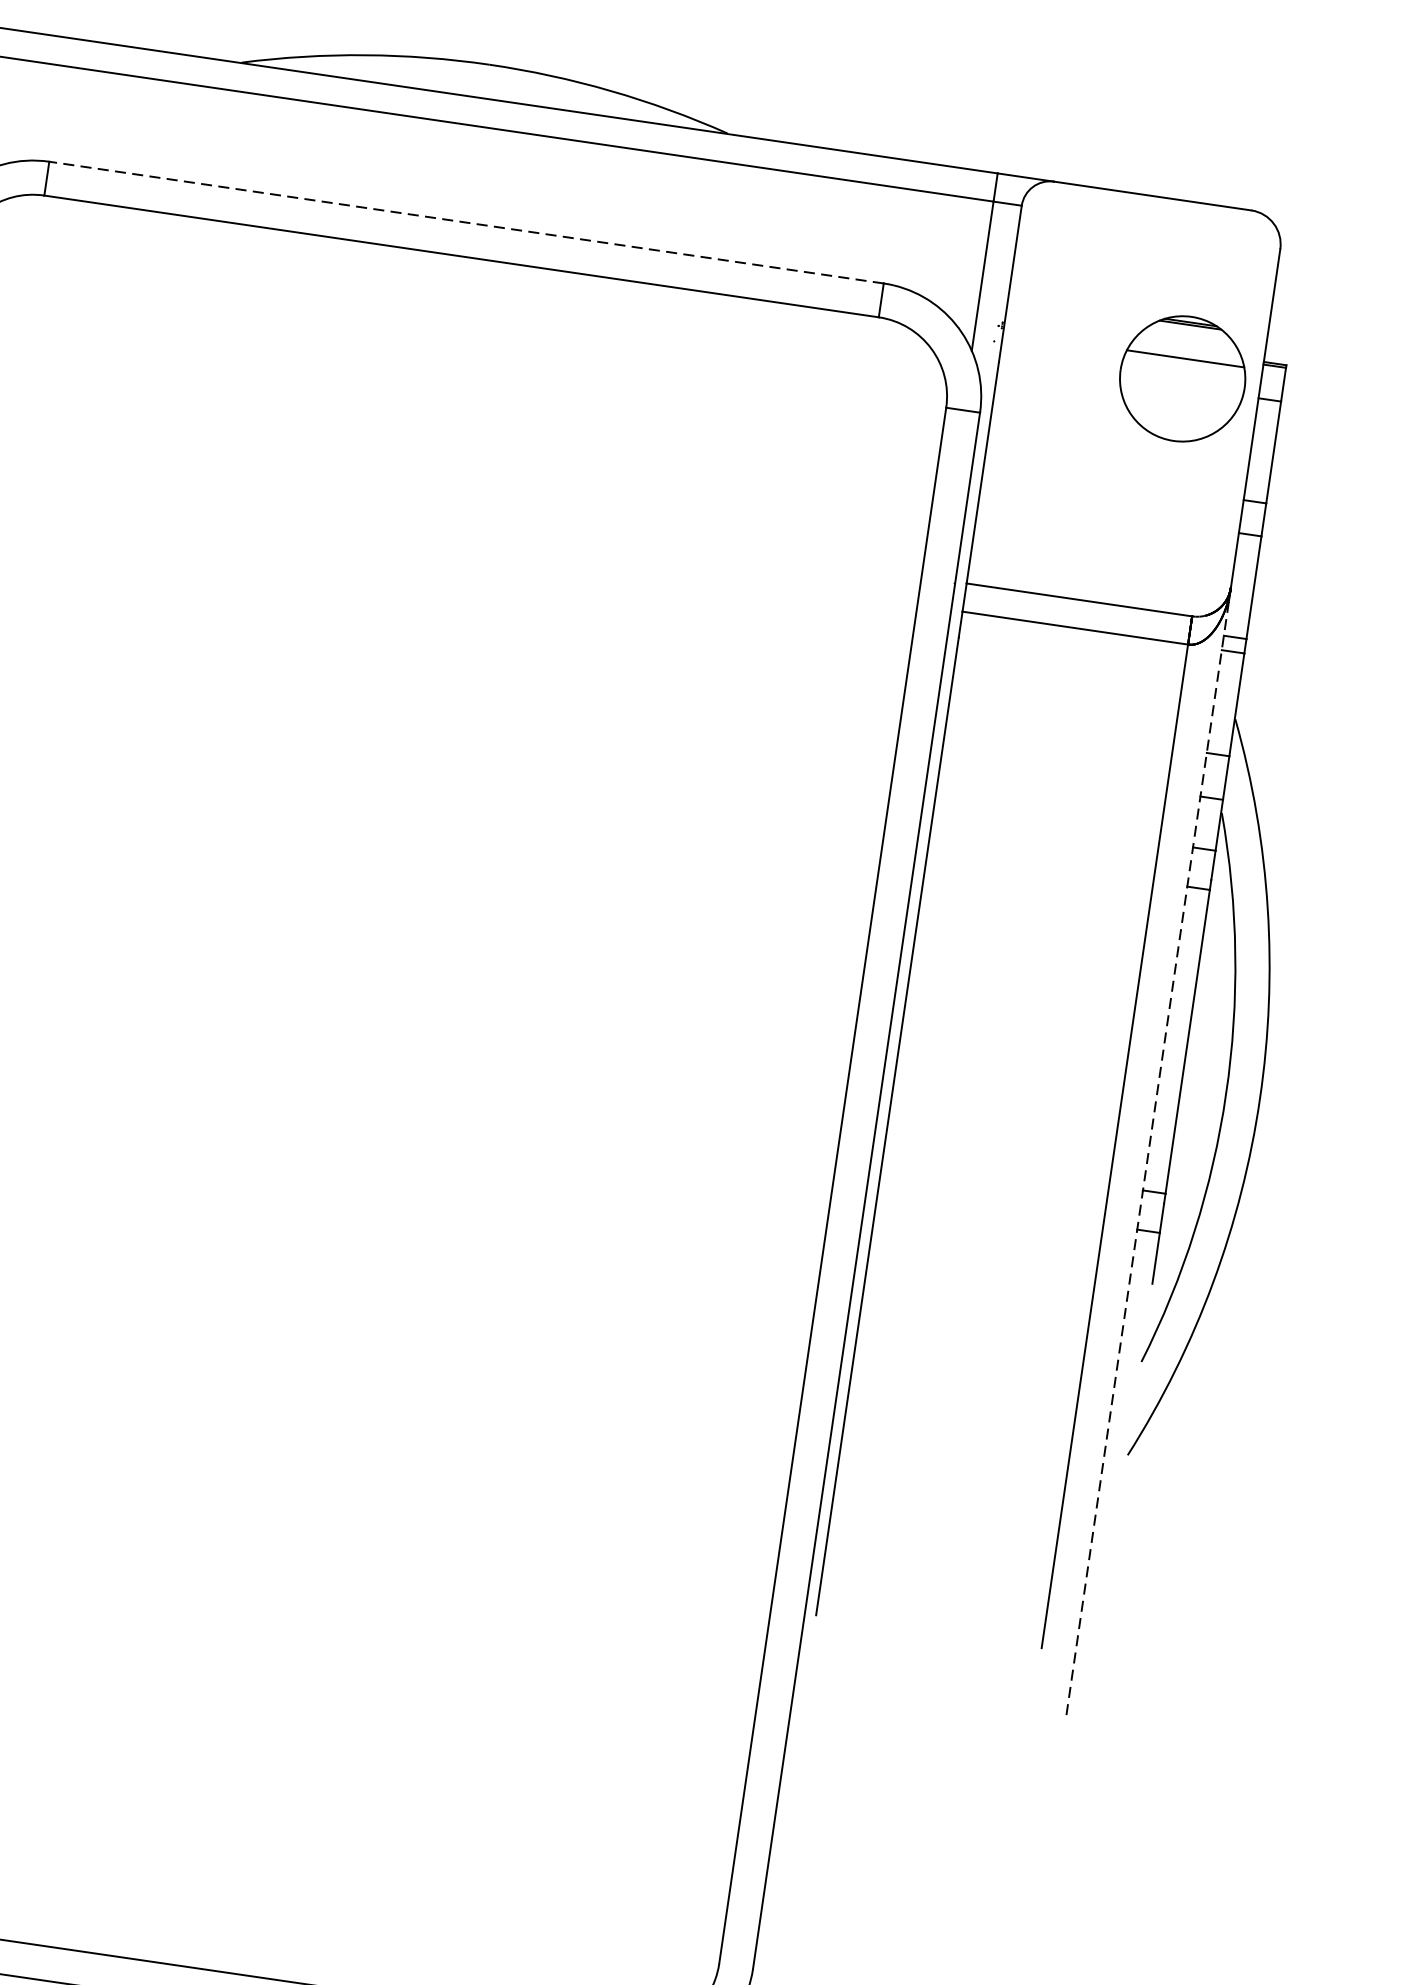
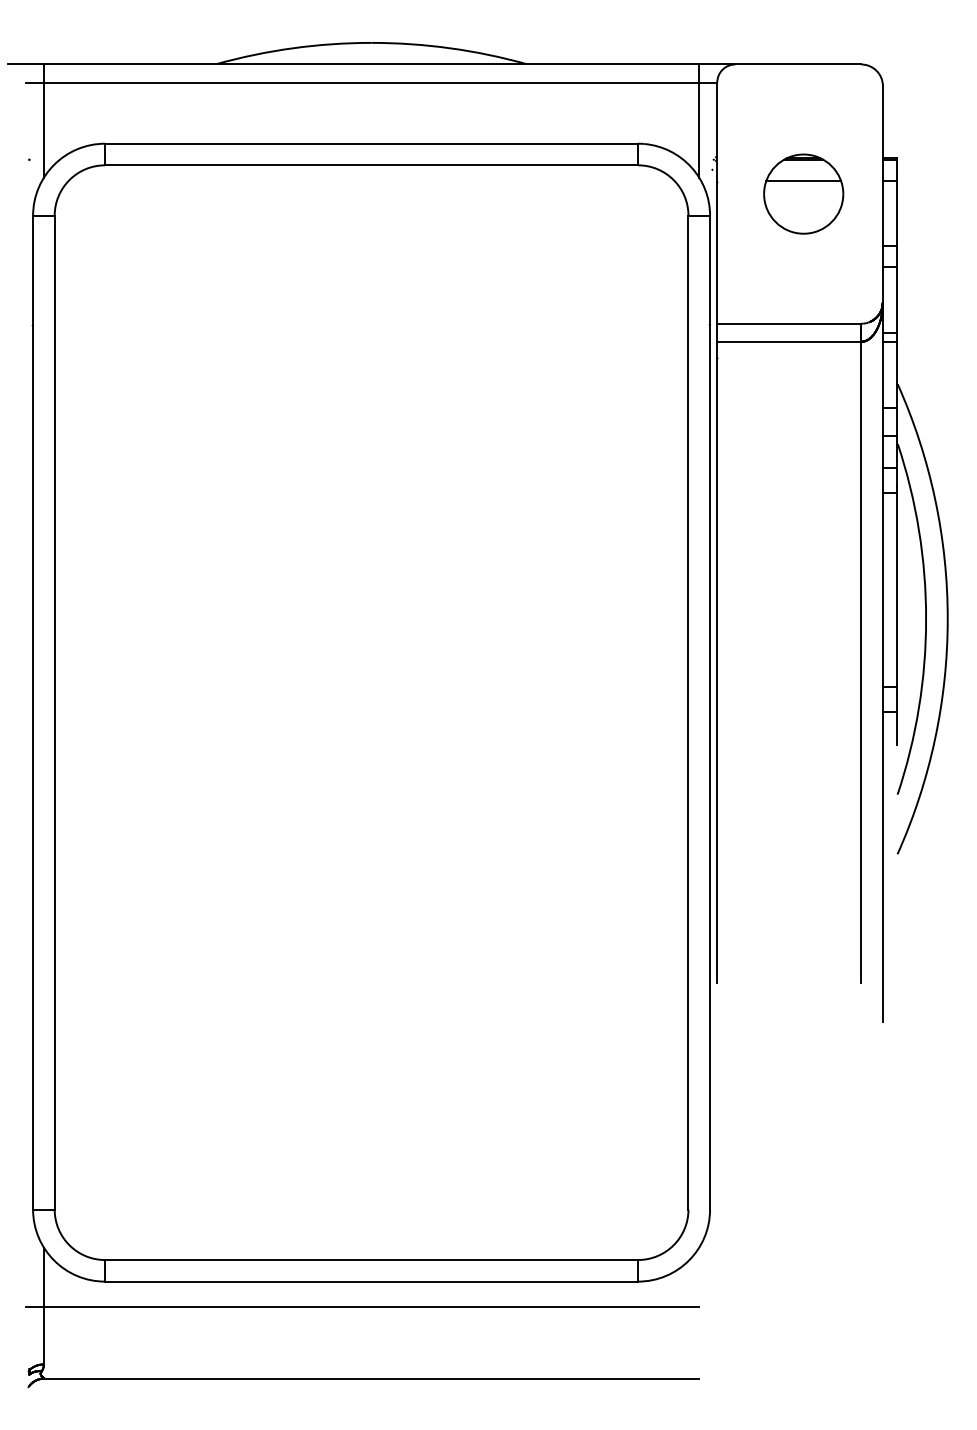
line: (466, 222) -> (371, 143), dashed -> solid
part: (1182, 377) -> (803, 193), moved
line: (1148, 1150) -> (882, 661), dashed -> solid

